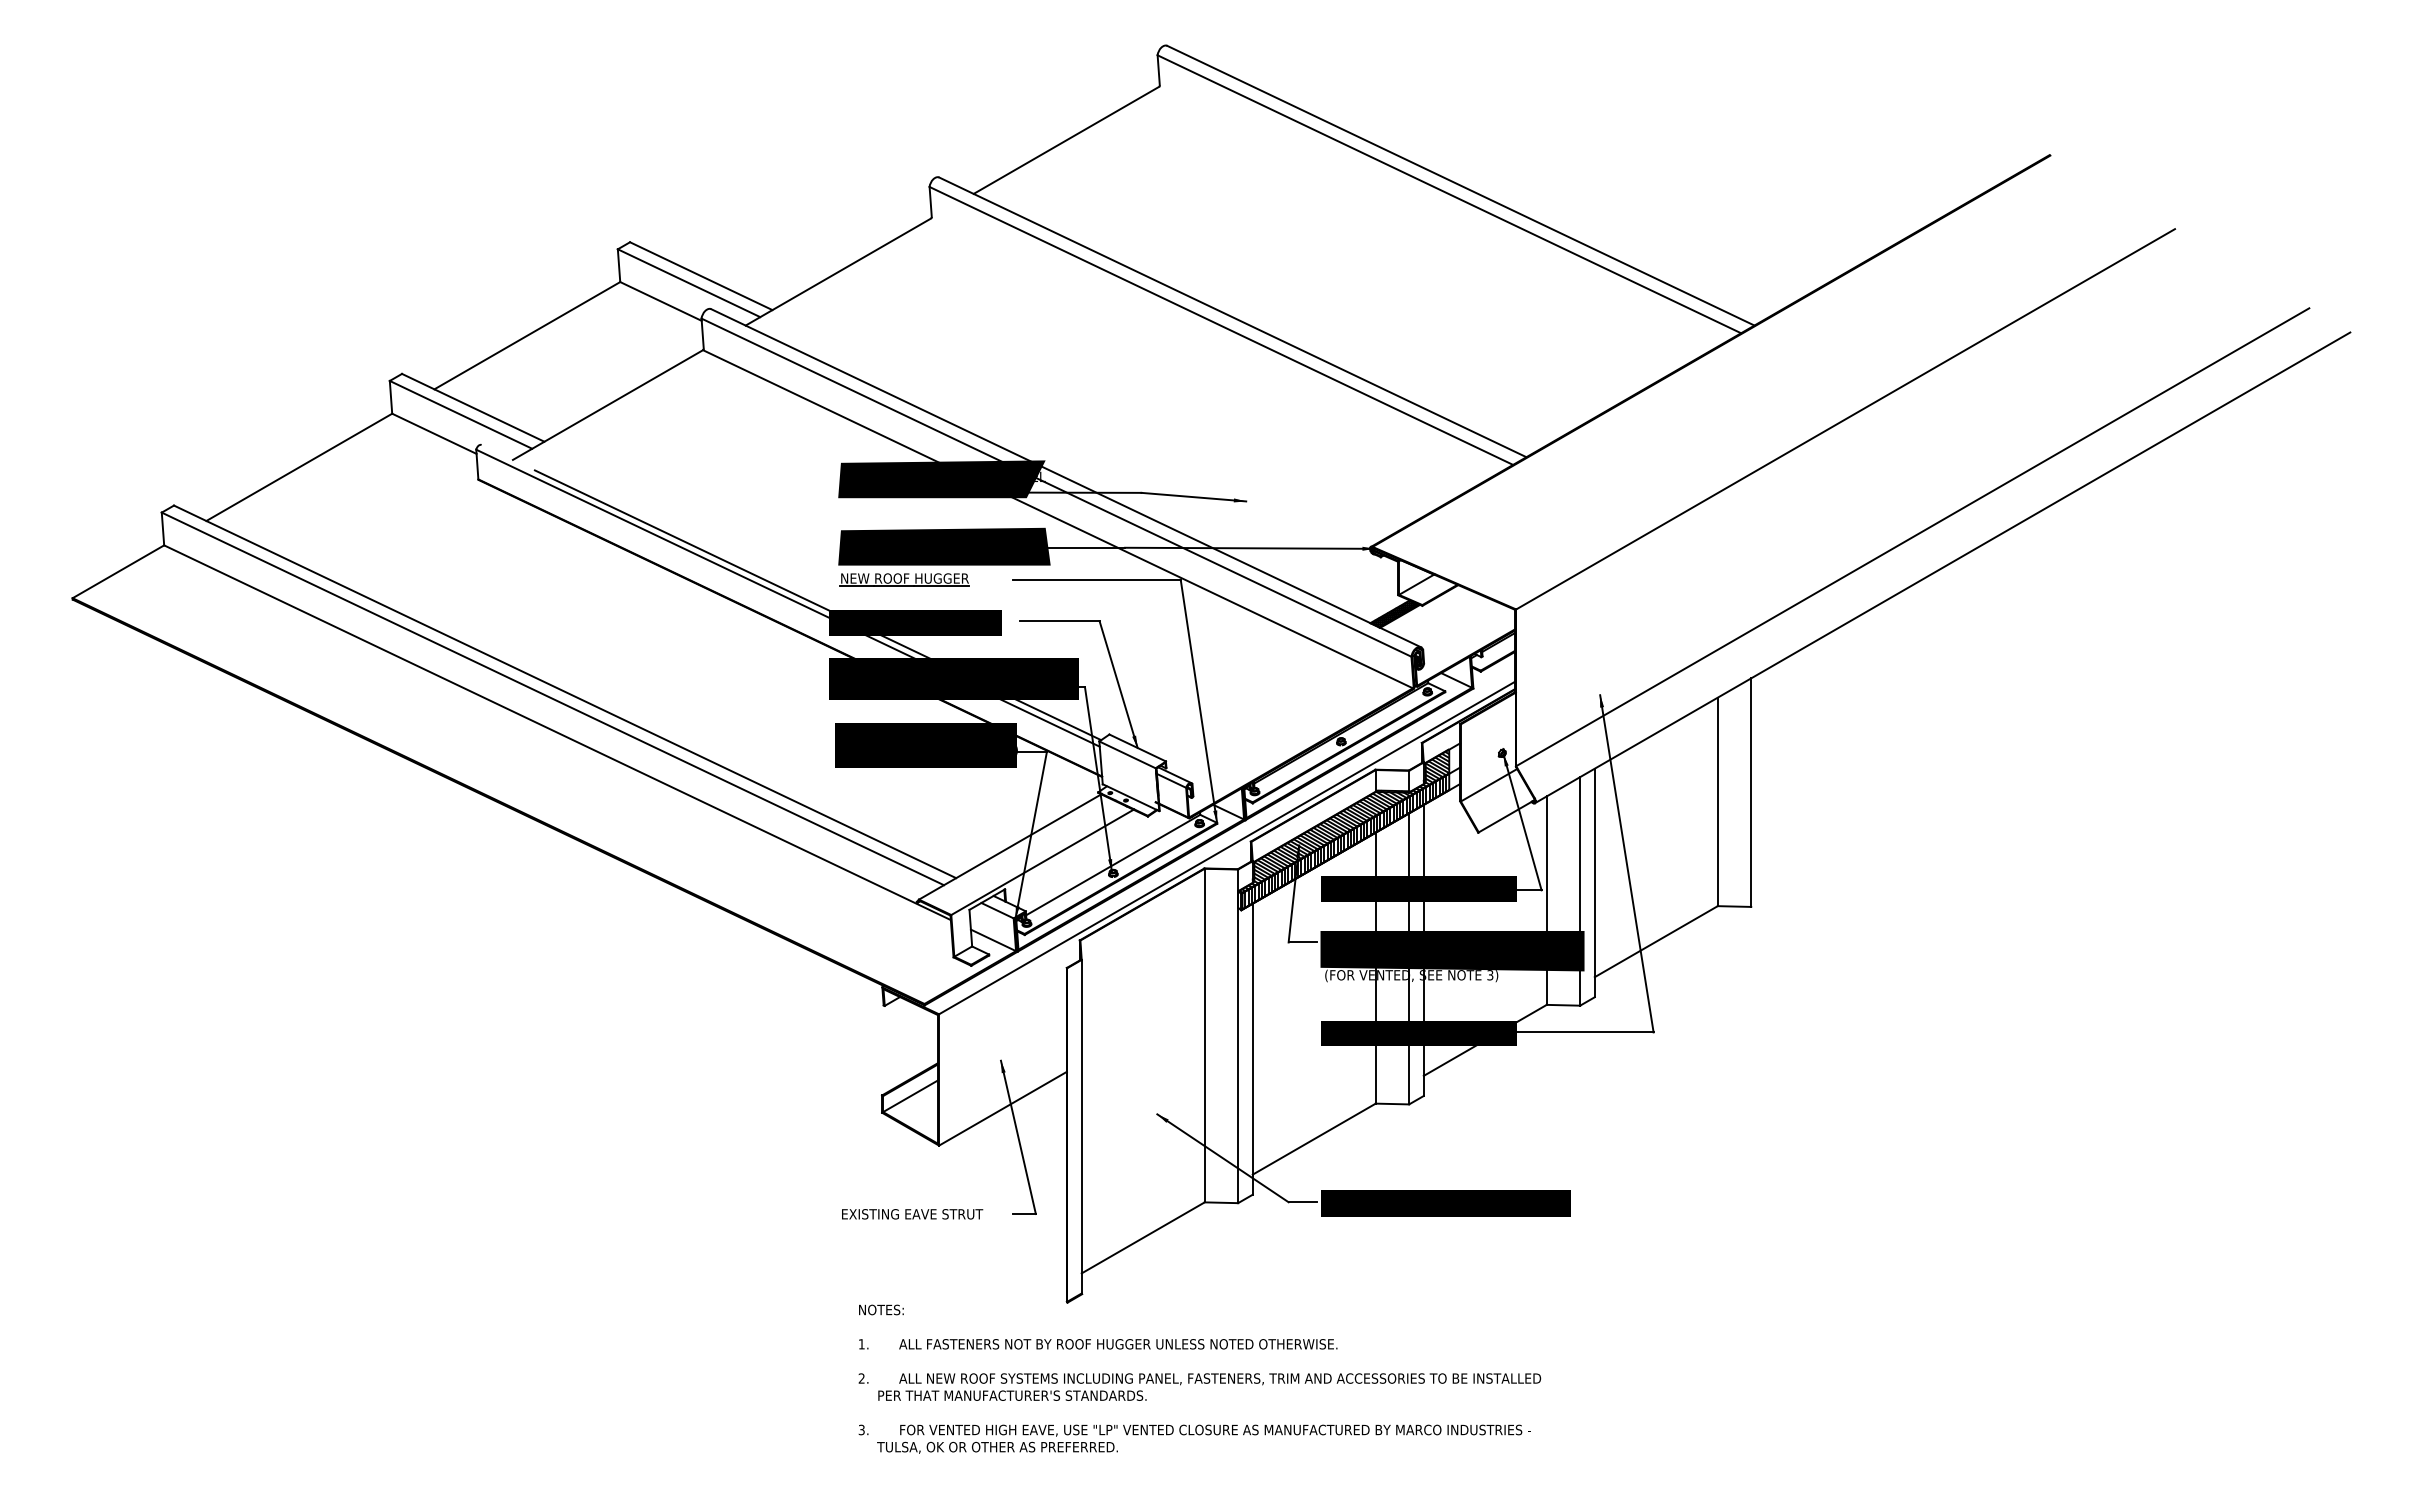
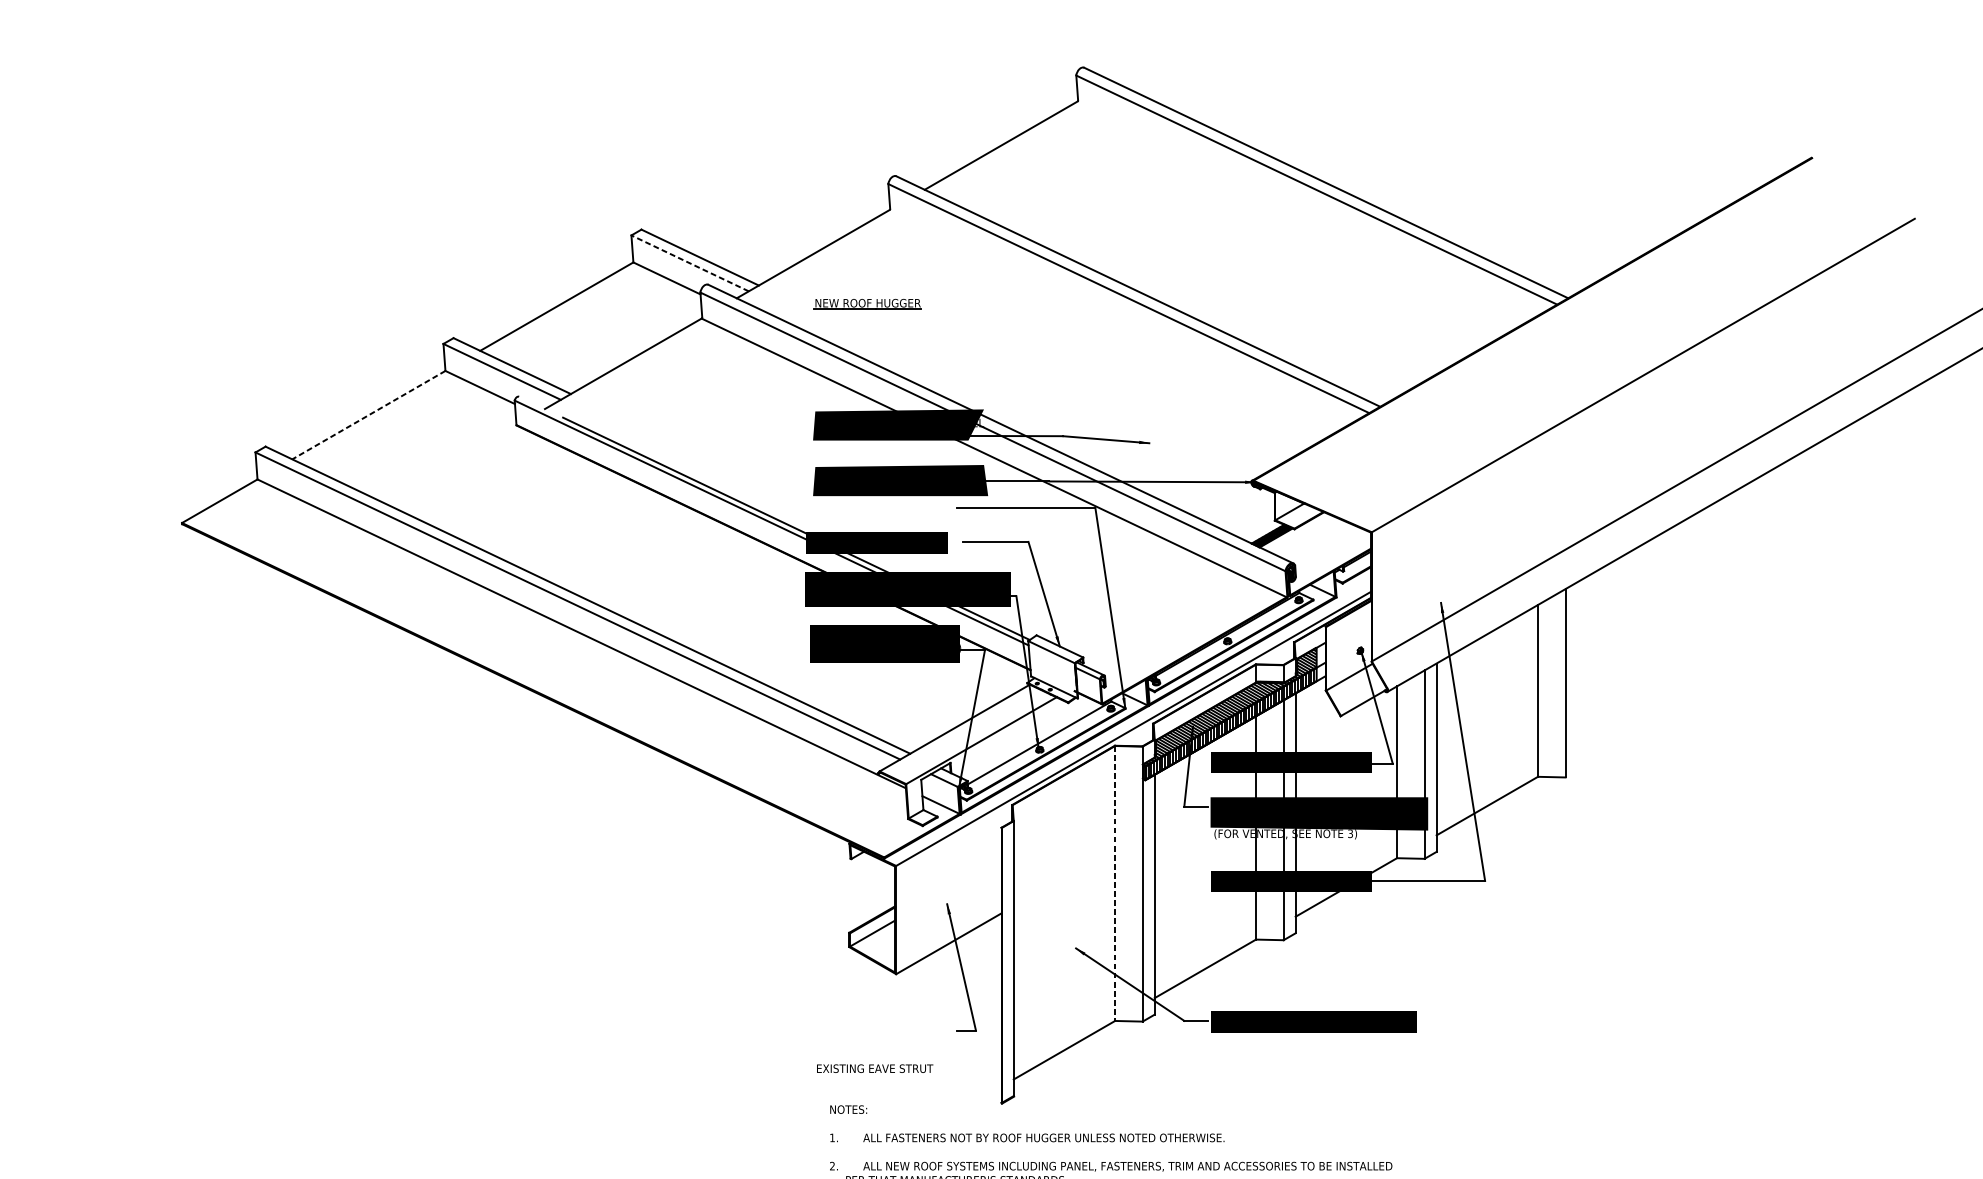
line: (689, 283) -> (690, 263), solid -> dashed
line: (298, 467) -> (368, 415), solid -> dashed
part: (904, 579) -> (867, 304), moved
line: (1204, 1035) -> (1114, 883), solid -> dashed
text: (912, 1214) -> (875, 1068), moved

